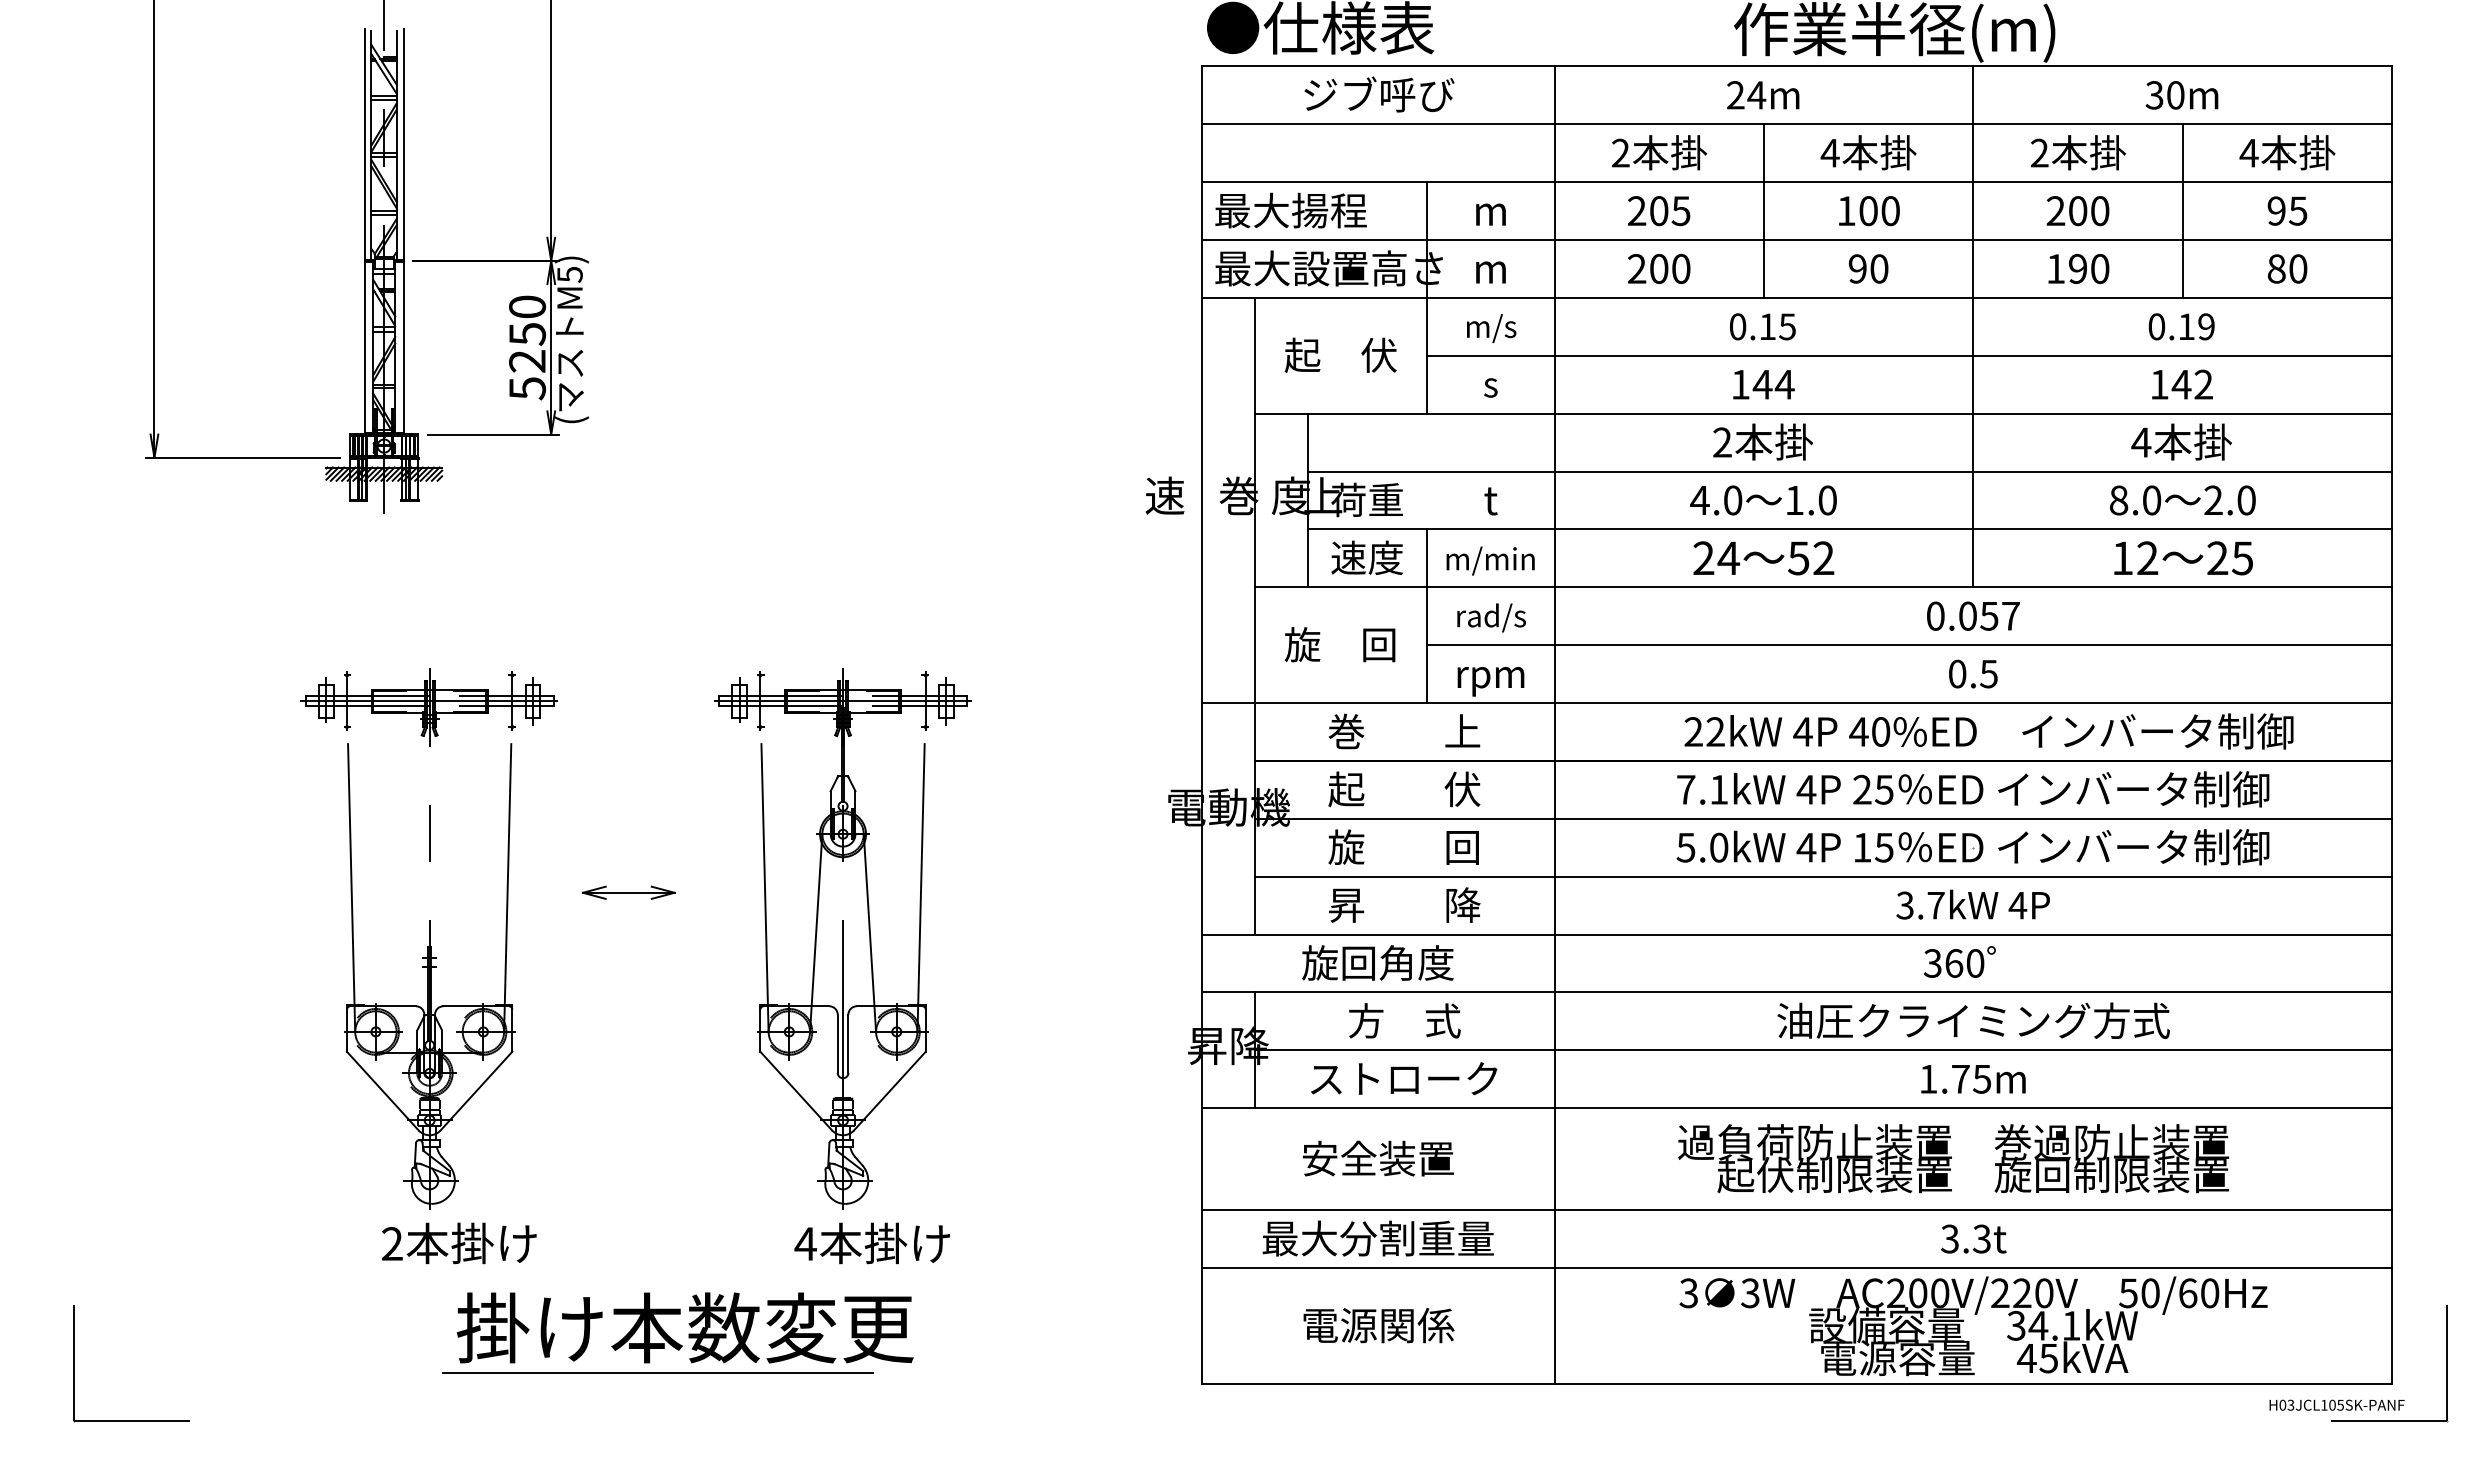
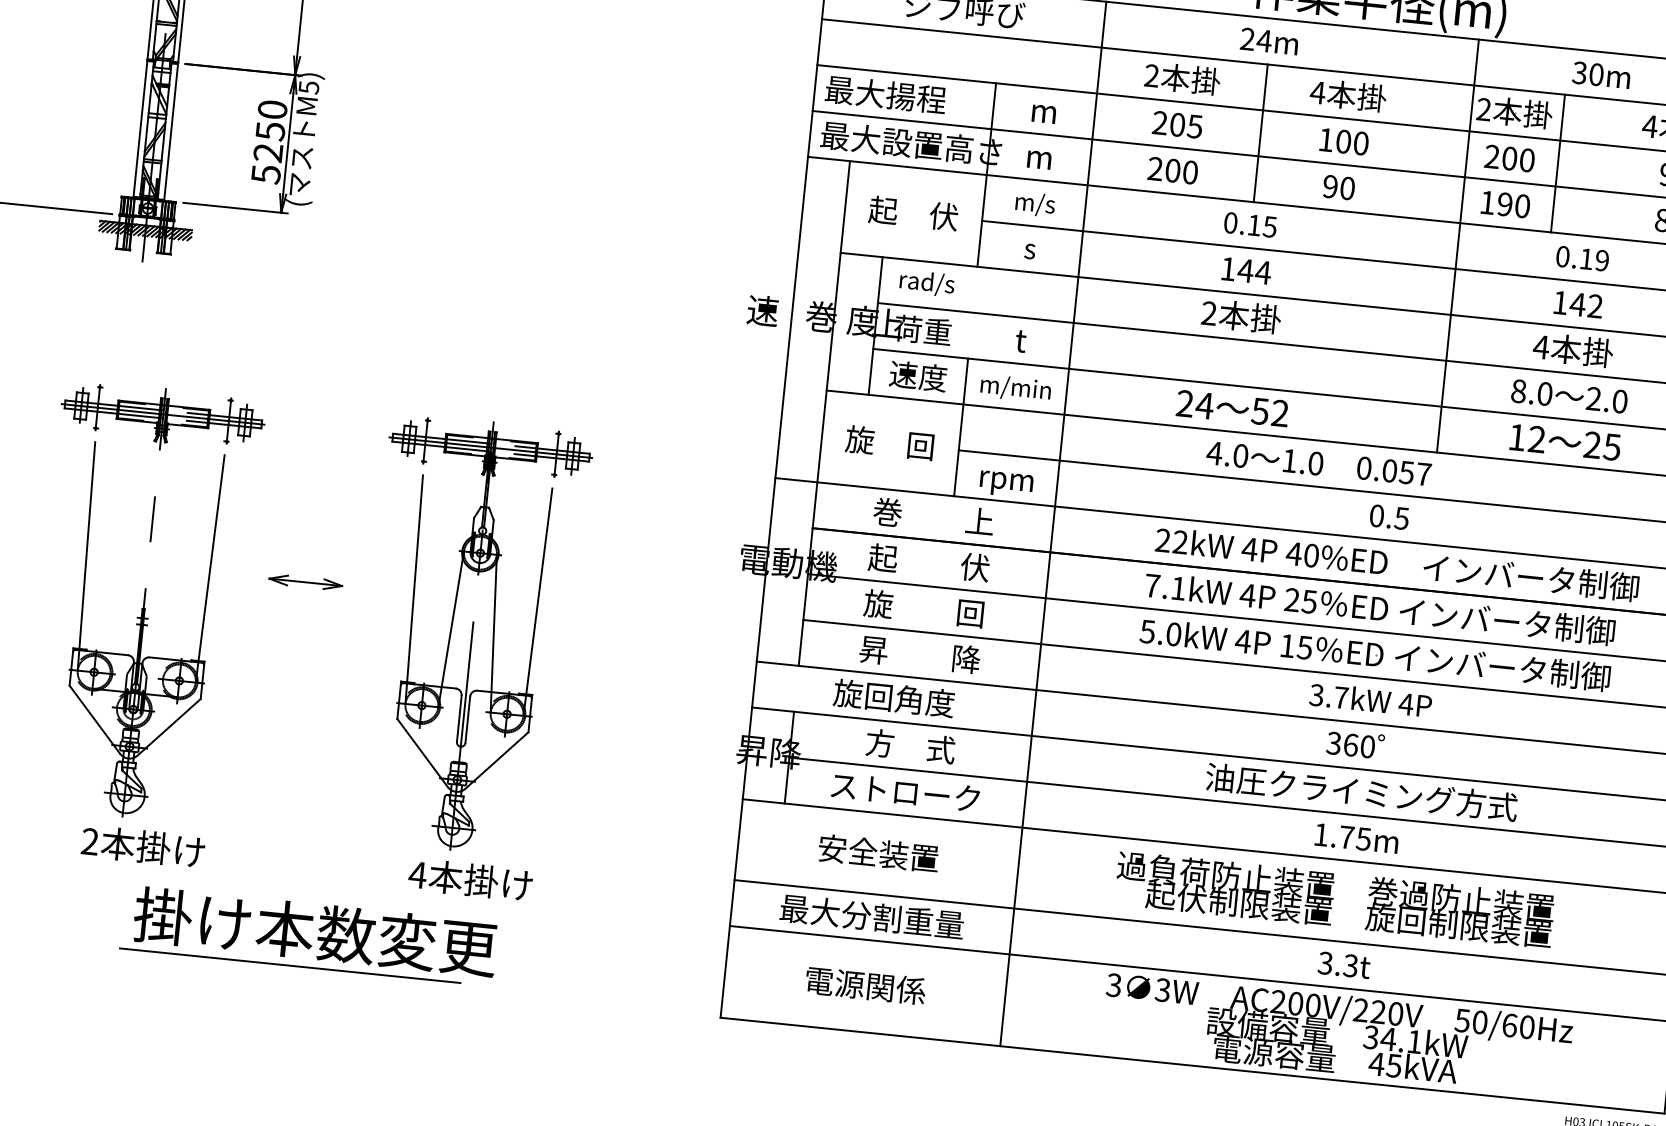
line: (2182, 210) -> (1557, 163), moved
line: (1973, 326) -> (1457, 245), moved
text: (1763, 500) -> (1264, 458), moved
text: (1491, 617) -> (927, 283), moved

